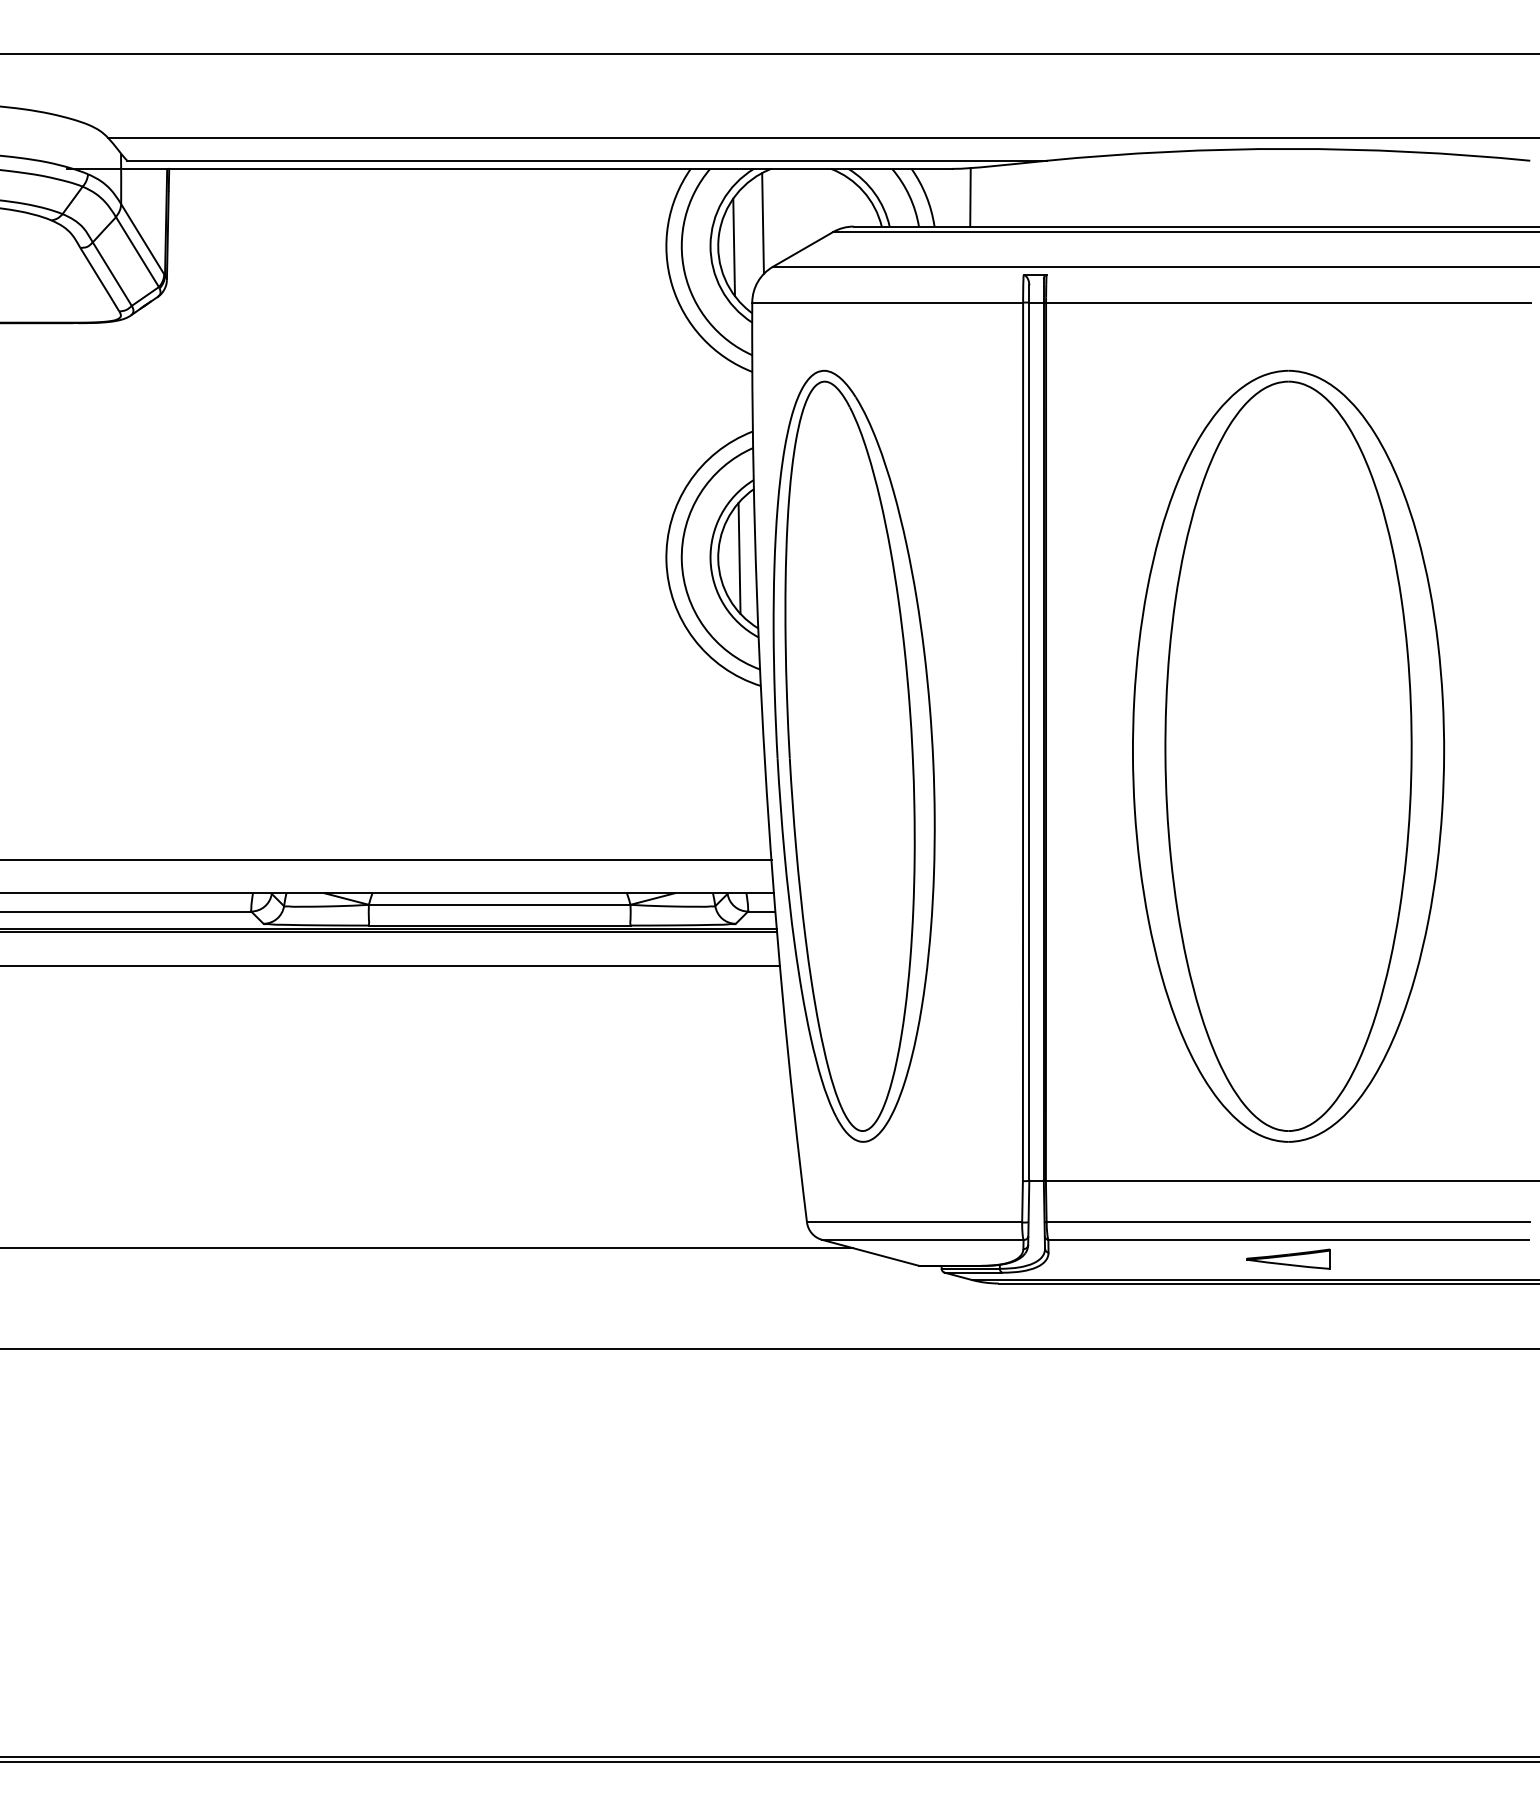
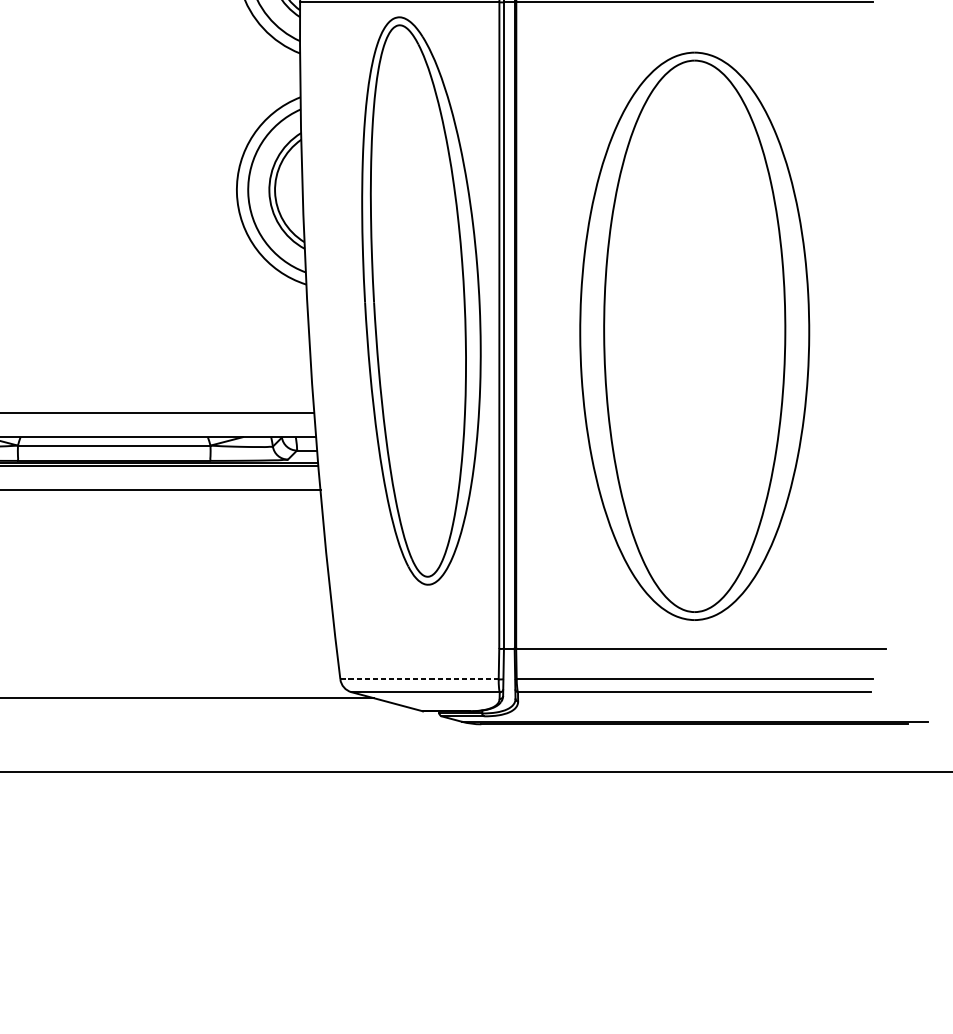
line: (739, 558) -> (290, 190), removed
part: (853, 755) -> (420, 300), moved
line: (914, 1222) -> (419, 679), solid -> dashed
part: (1288, 1258) -> (694, 705), removed

